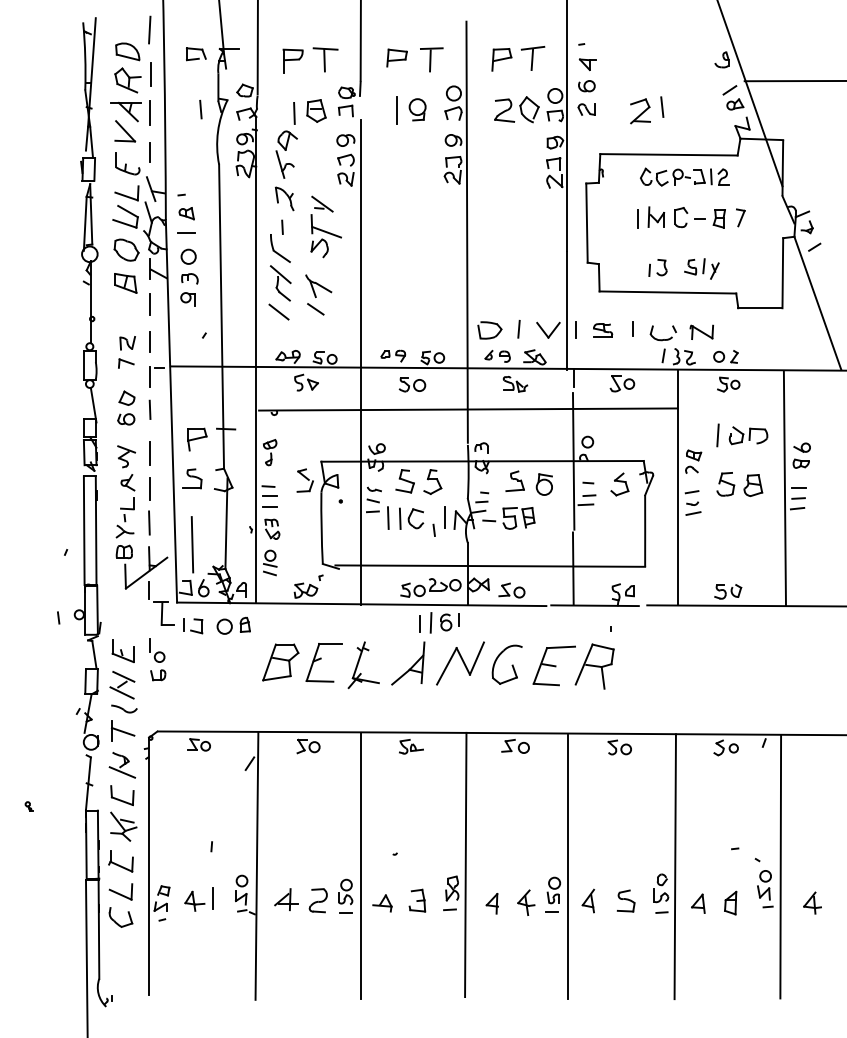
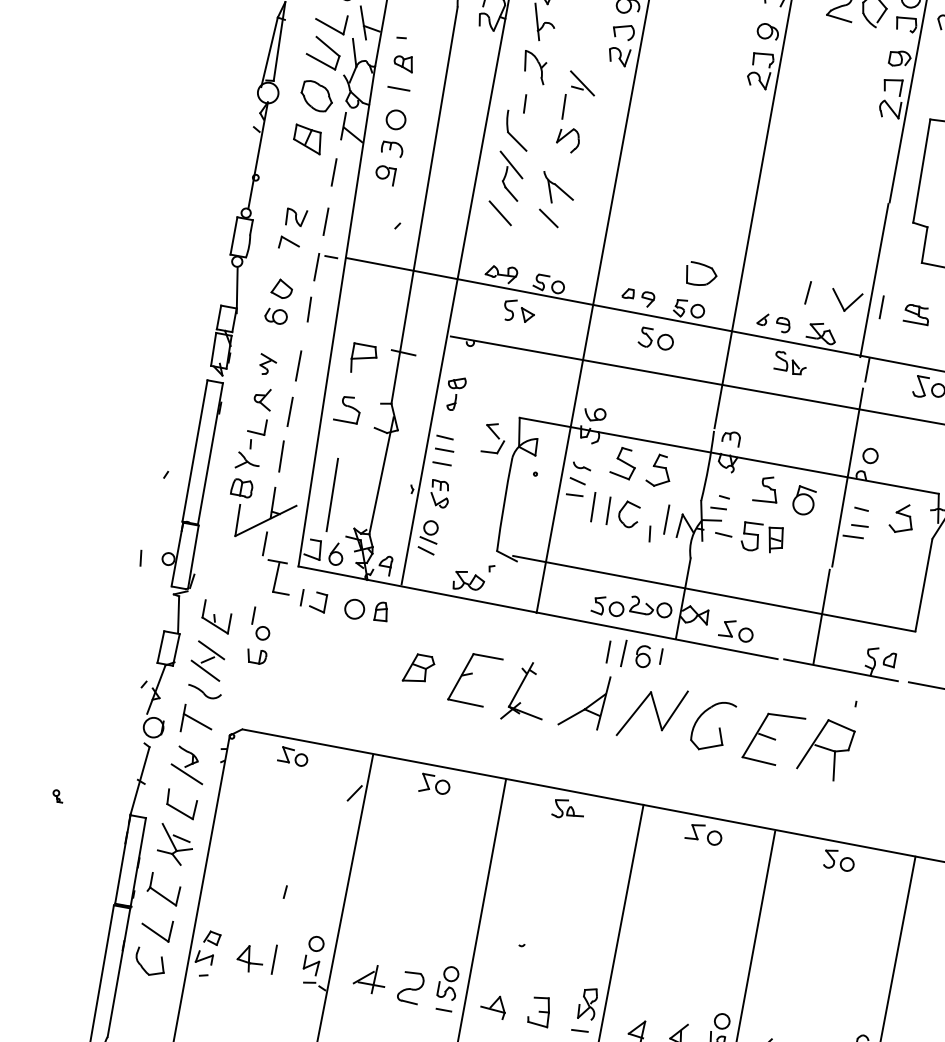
line: (326, 231) -> (581, 119), removed
part: (492, 324) -> (705, 267), moved
part: (126, 456) -> (267, 364), size x0.7
part: (280, 662) -> (418, 669), size x0.6

